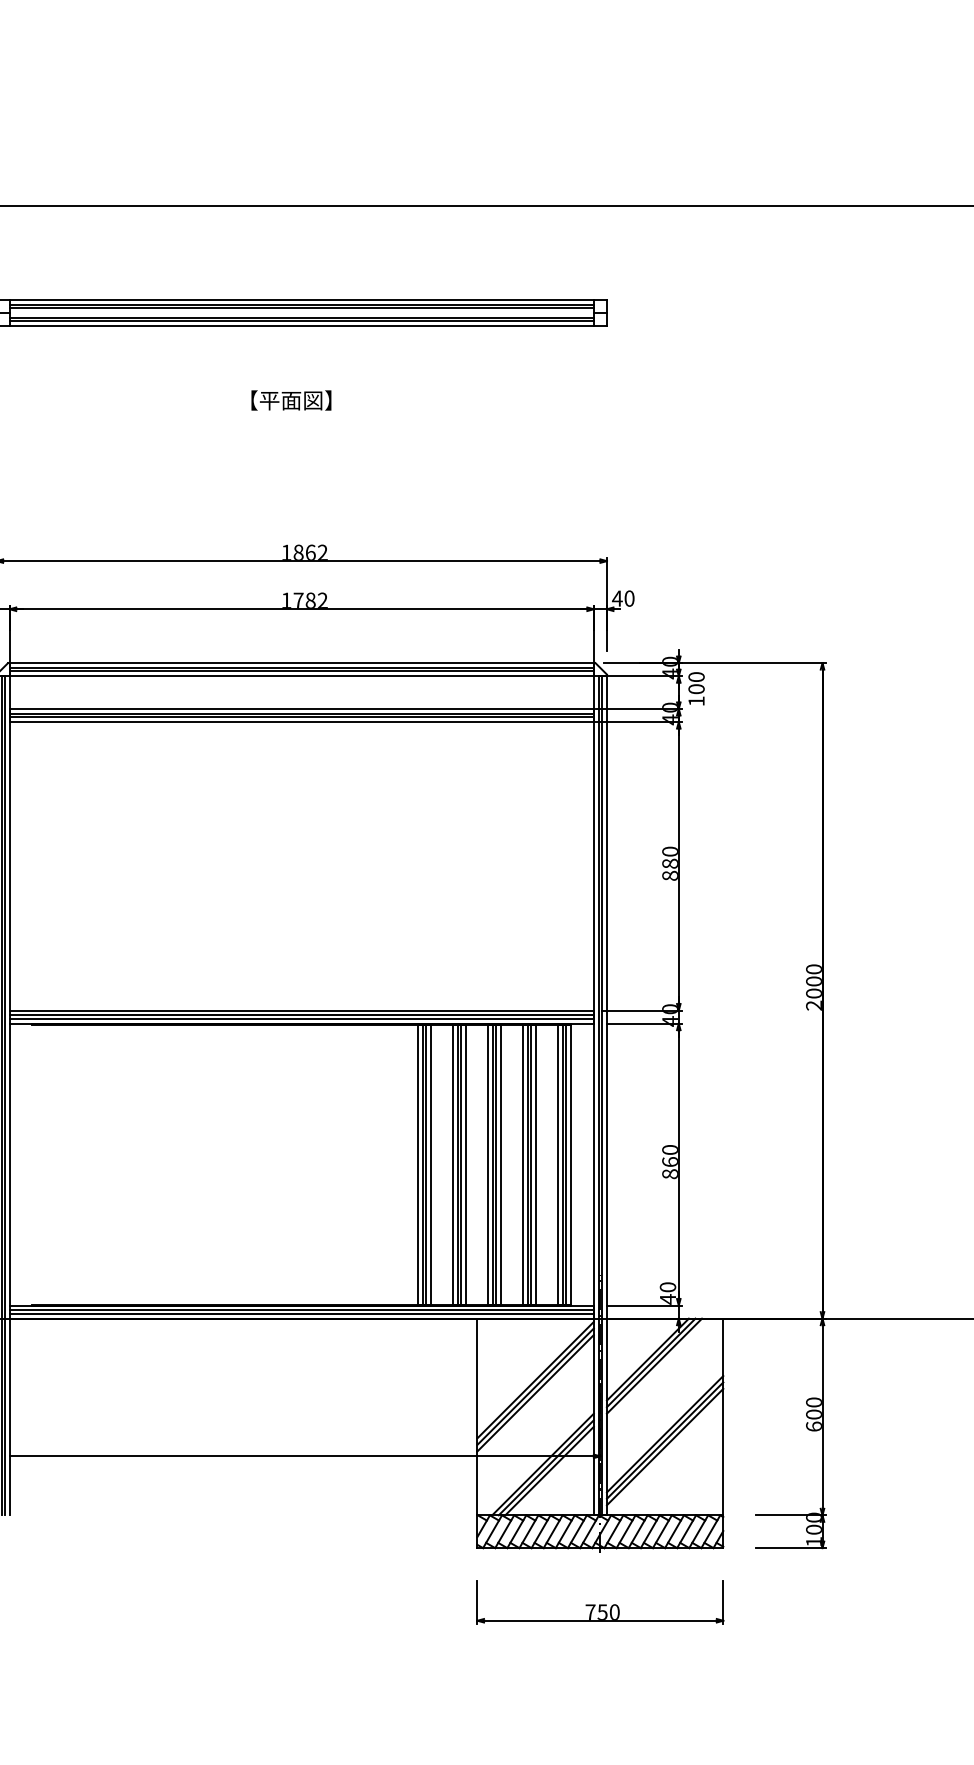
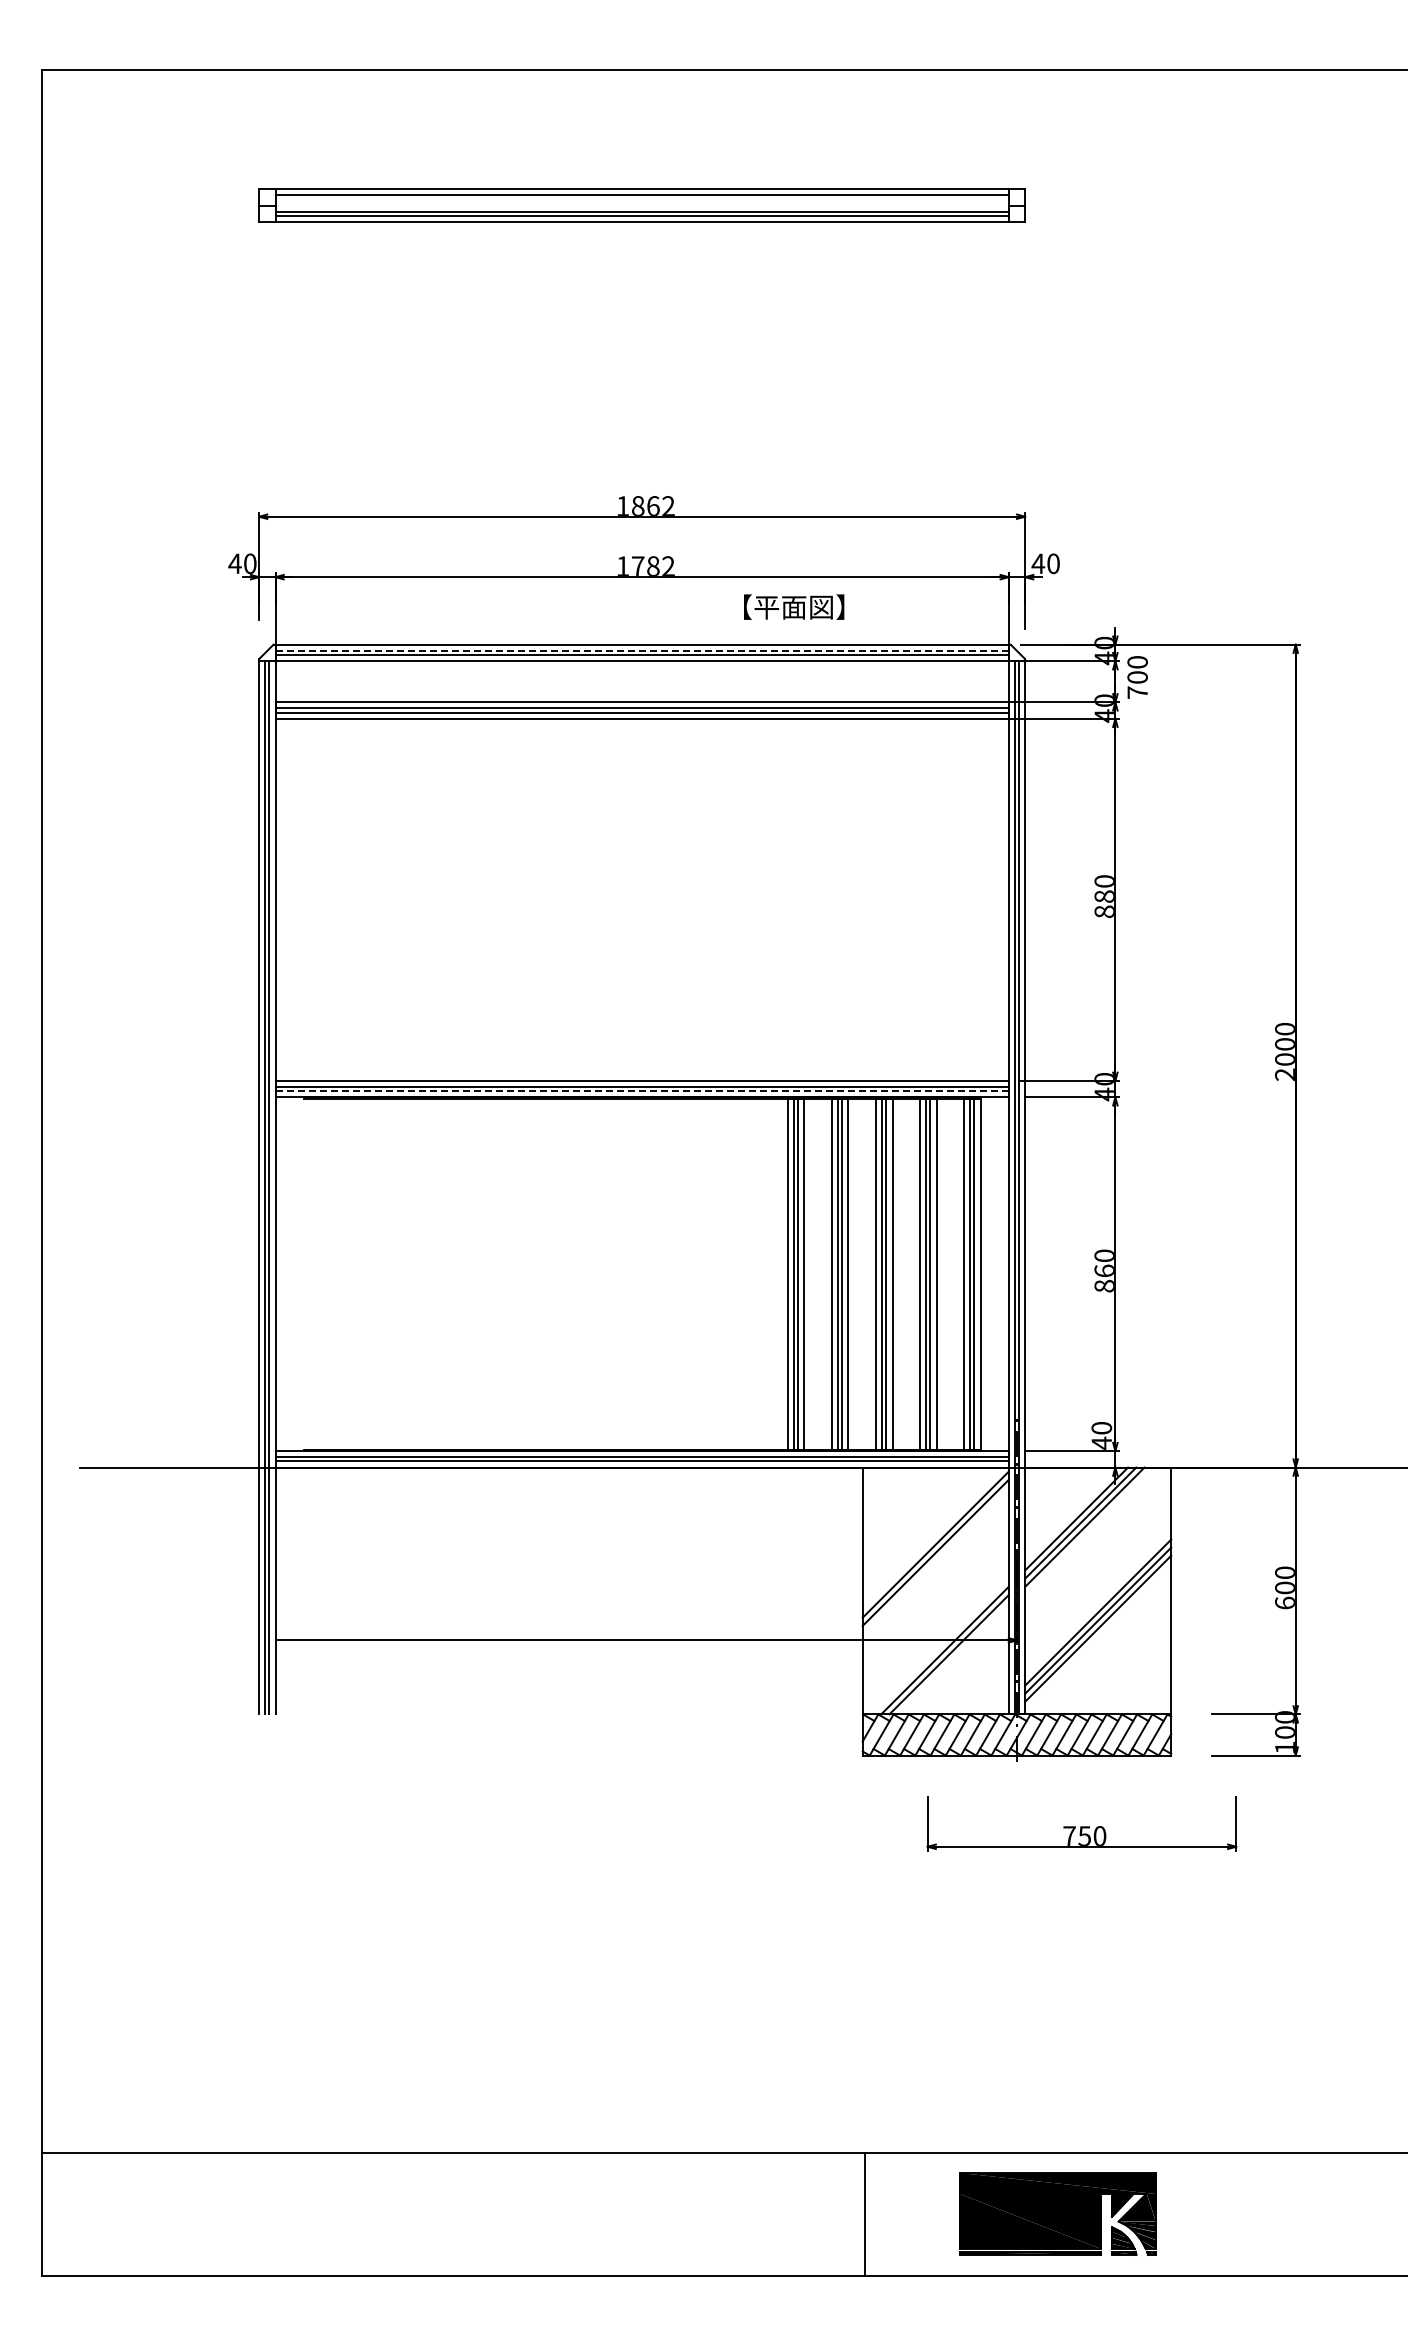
line: (301, 308) -> (641, 199), removed
text: (291, 400) -> (794, 606), moved
line: (302, 667) -> (642, 650), solid -> dashed
text: (696, 701) -> (1137, 692), 100 -> 700
line: (302, 1019) -> (642, 1091), solid -> dashed
line: (535, 1393) -> (935, 1561), removed
line: (549, 1470) -> (952, 1658), removed
part: (600, 1602) -> (1081, 1823), moved

